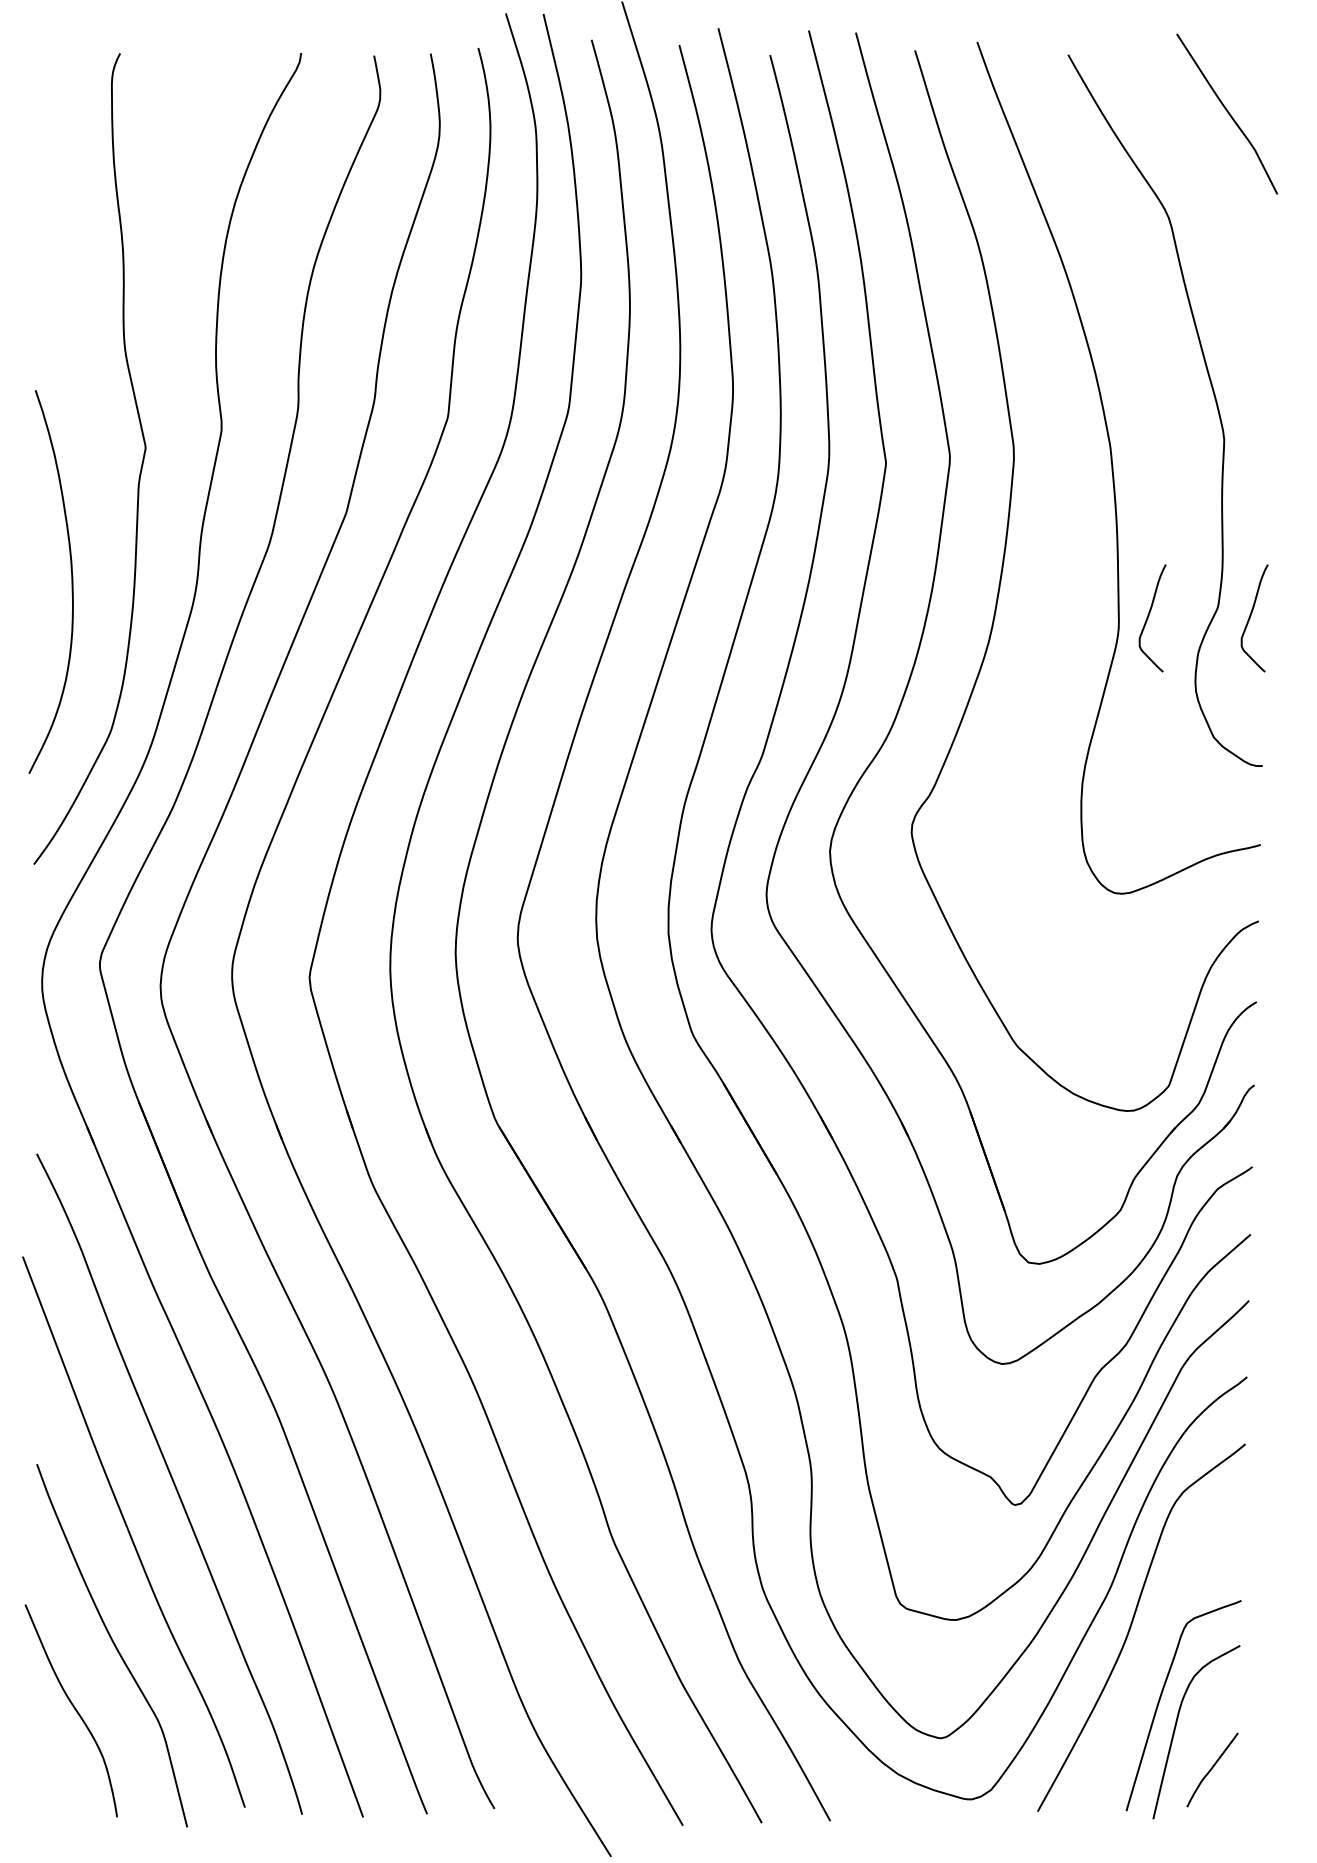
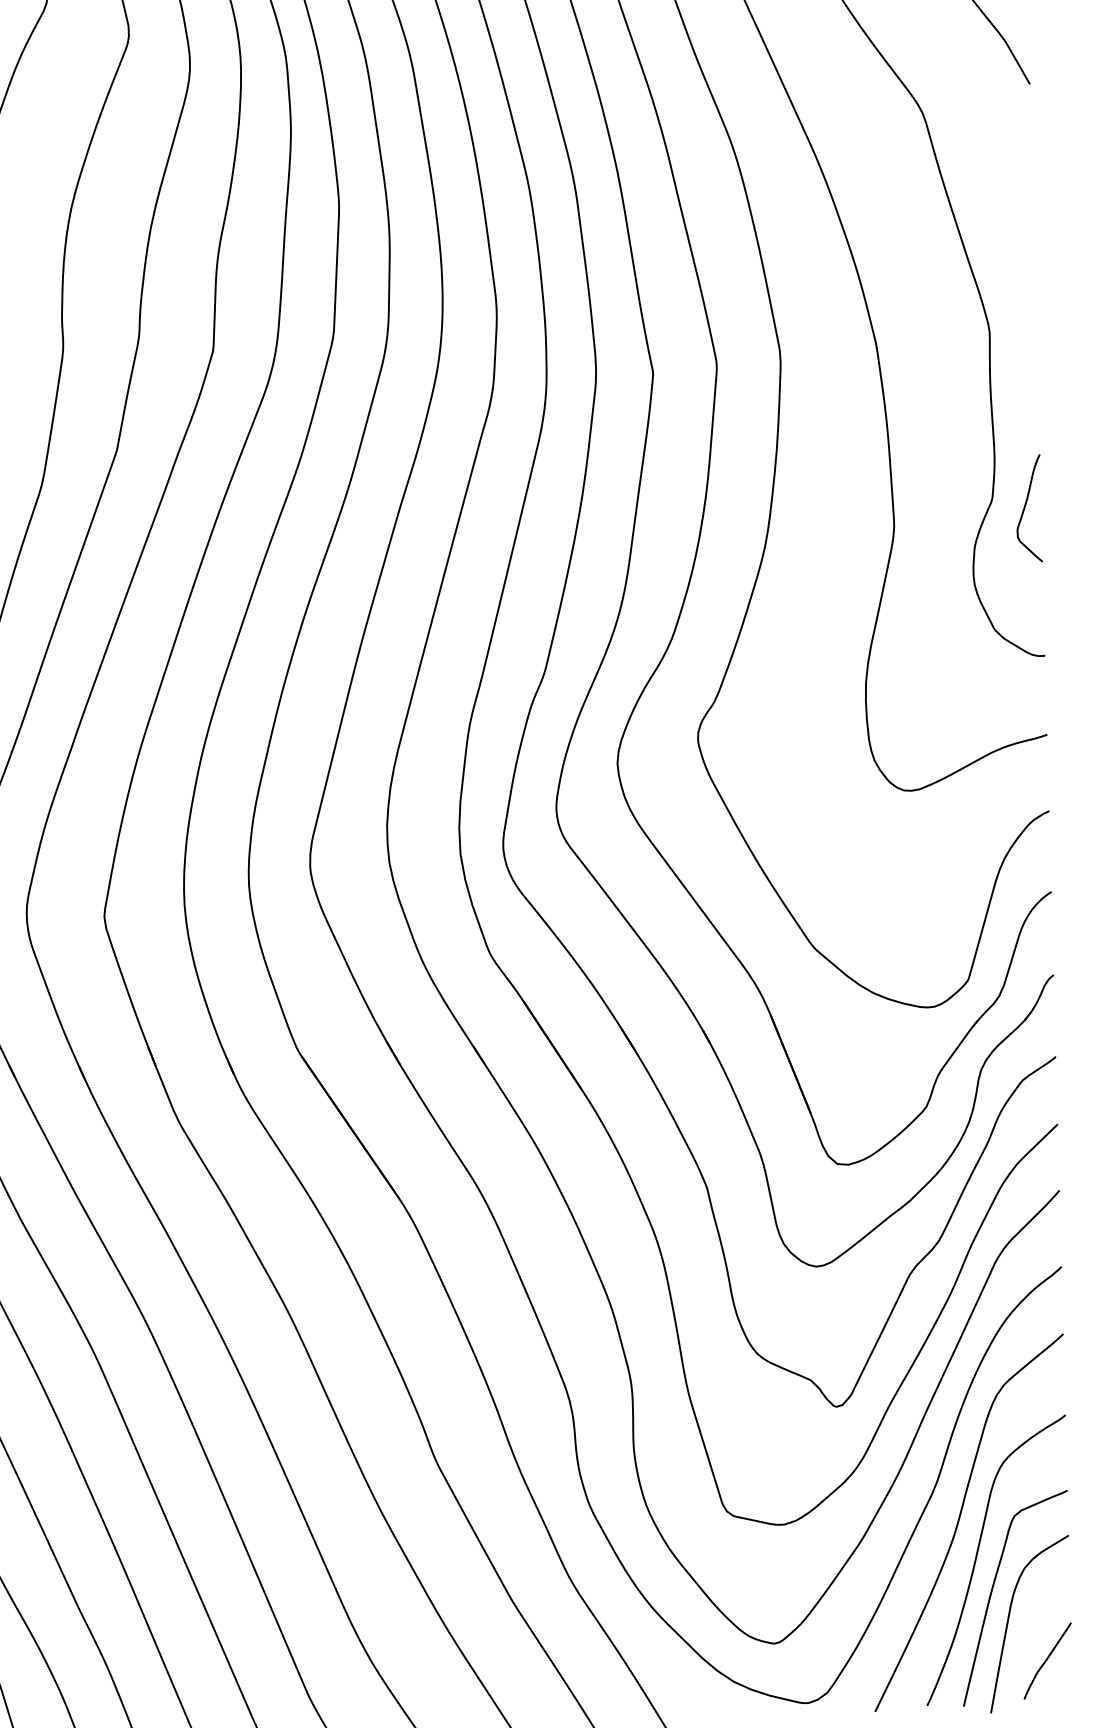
curve: (1148, 618) -> (923, 514), removed
curve: (1148, 1660) -> (977, 1555), added

